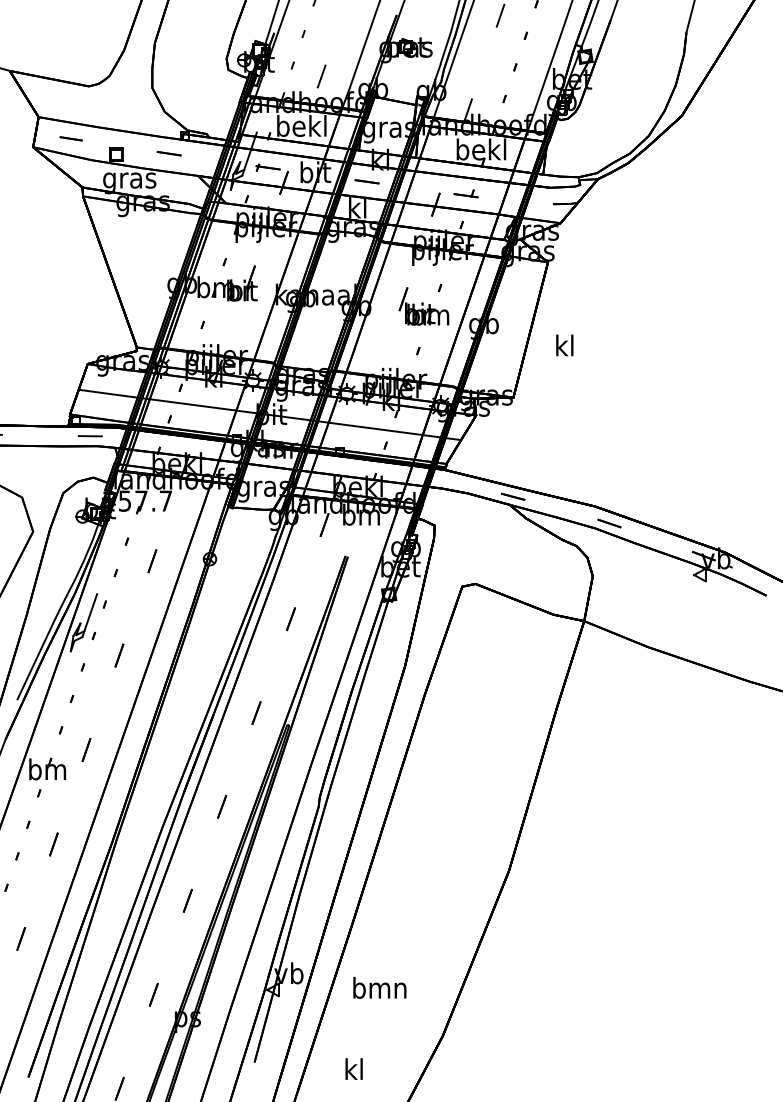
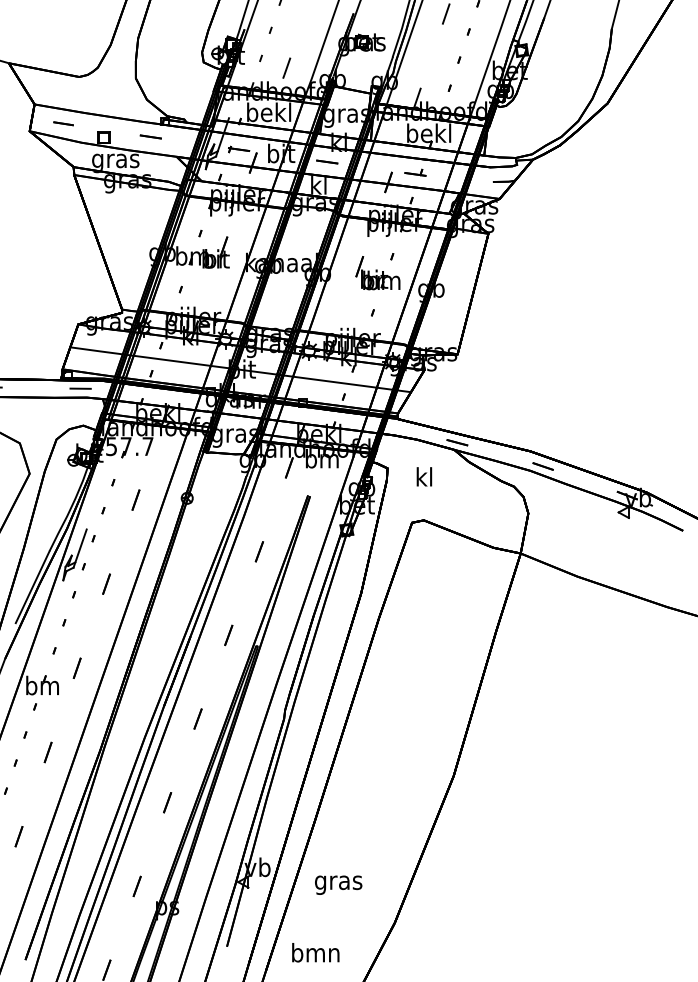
text: (564, 345) -> (424, 476), moved
text: (379, 990) -> (338, 882), bmn -> gras
text: (353, 1068) -> (315, 952), kl -> bmn

